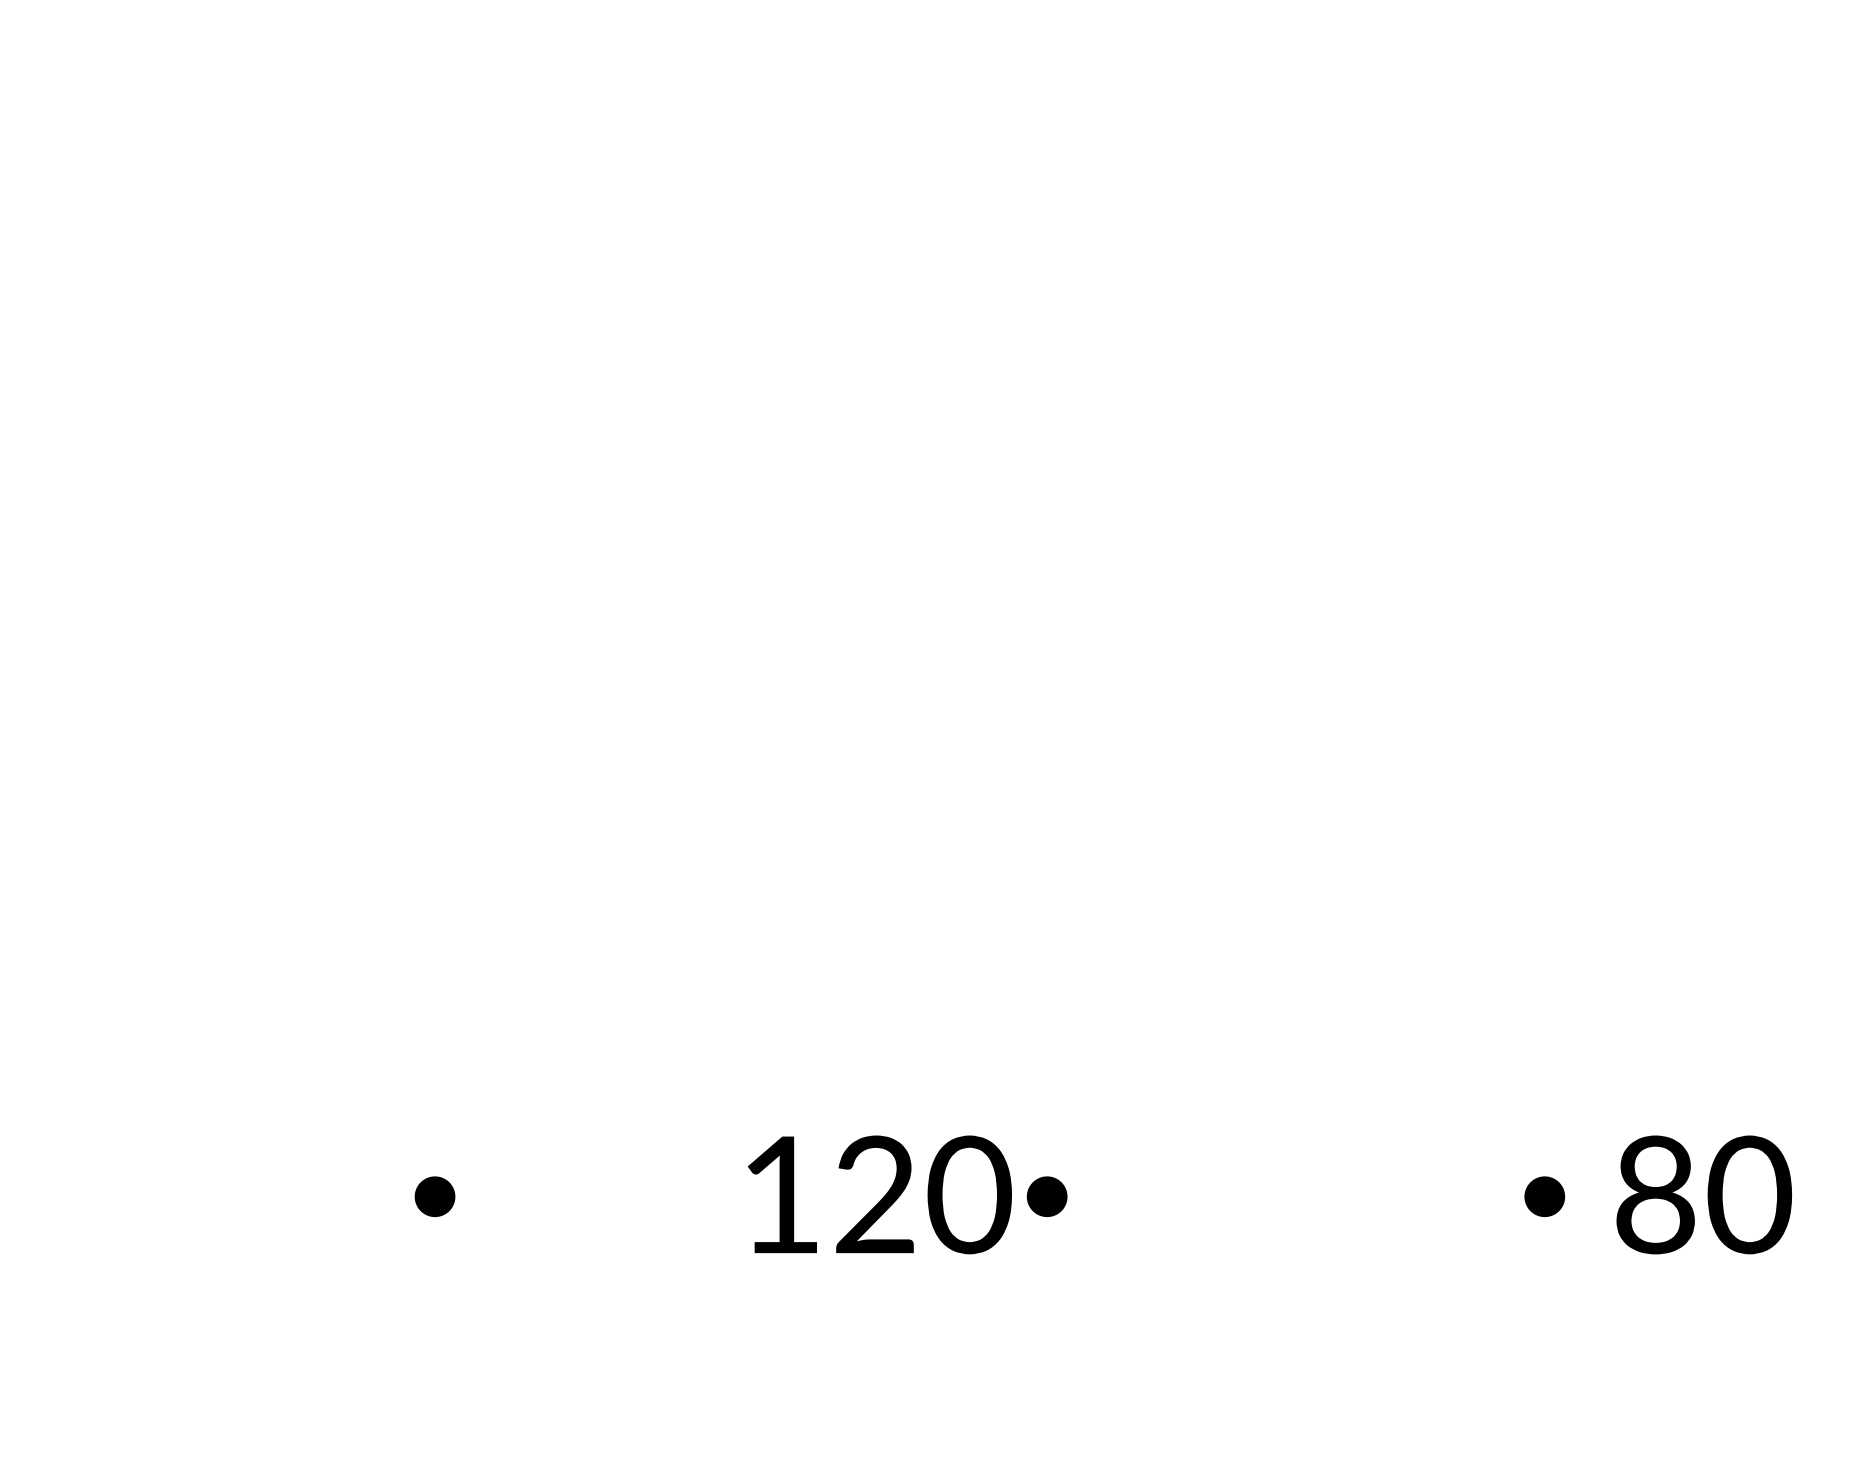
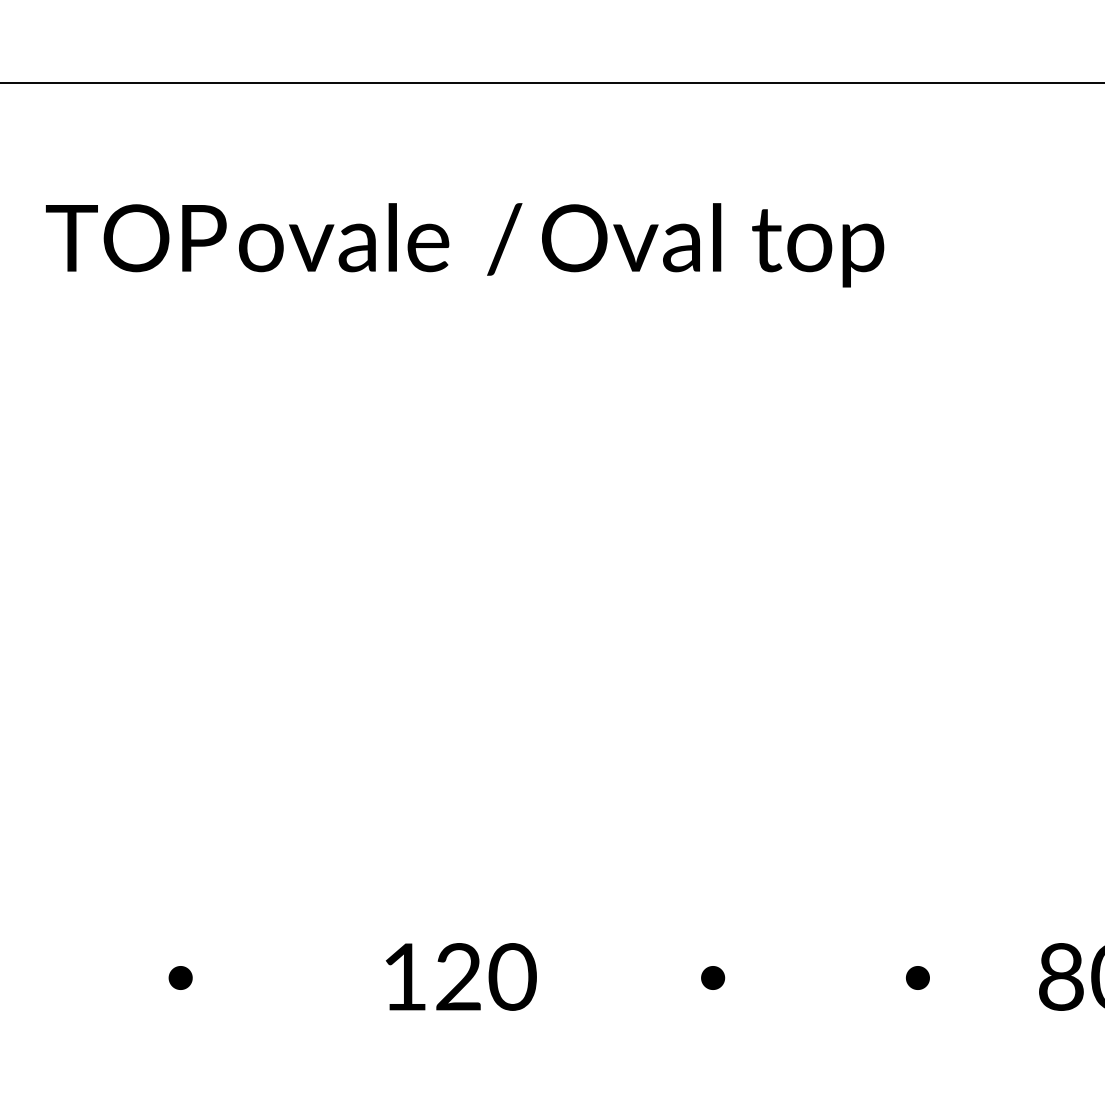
text: (880, 1194) -> (461, 976), moved
part: (434, 1195) -> (180, 977), moved
part: (1544, 1195) -> (917, 977), moved

